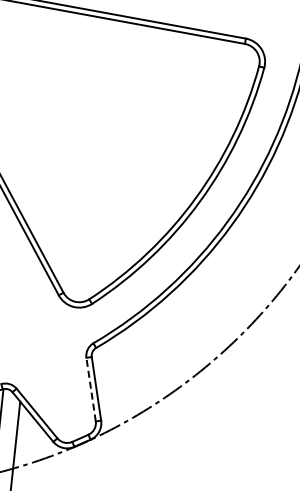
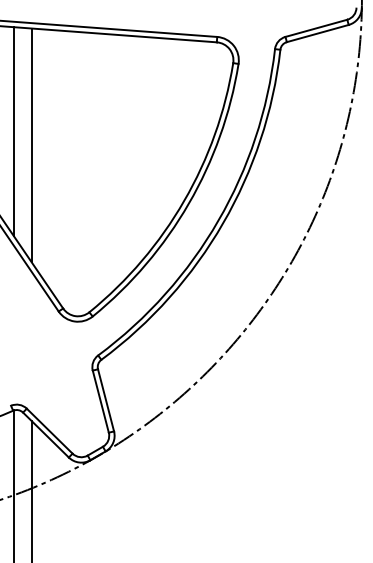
line: (32, 111) -> (13, 131), added
line: (49, 126) -> (31, 145), added
line: (90, 389) -> (100, 401), dashed -> solid

